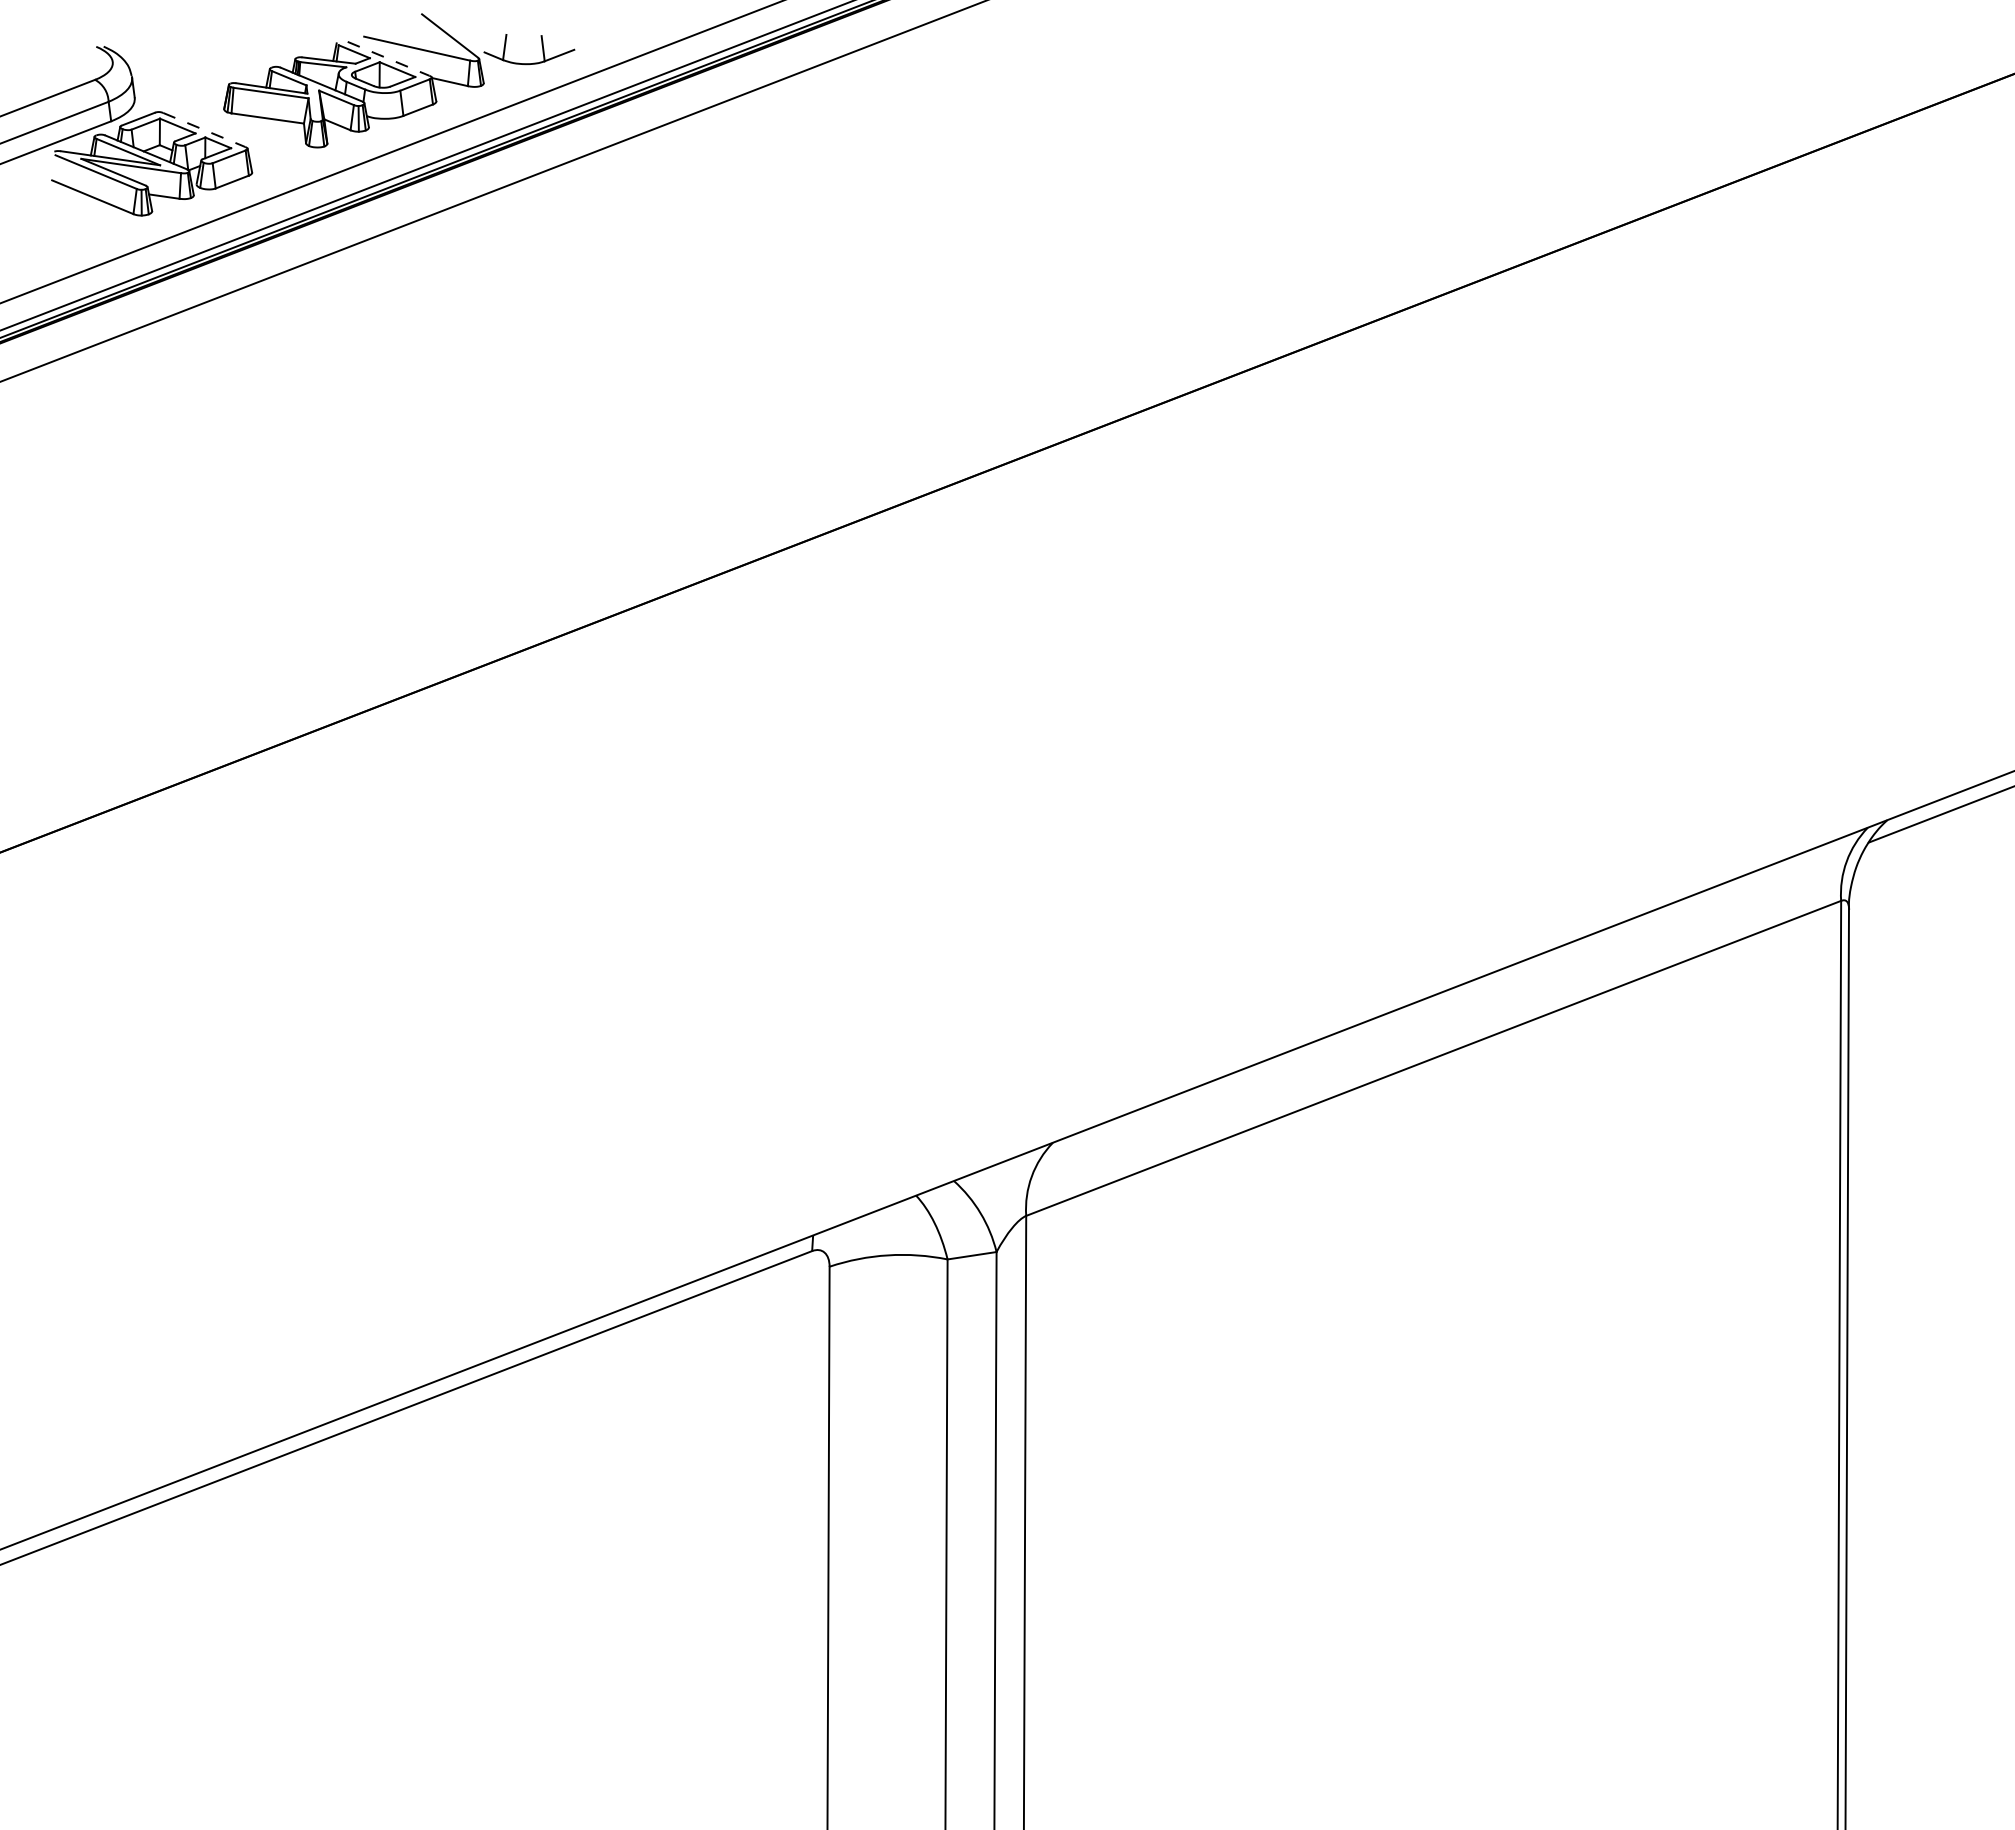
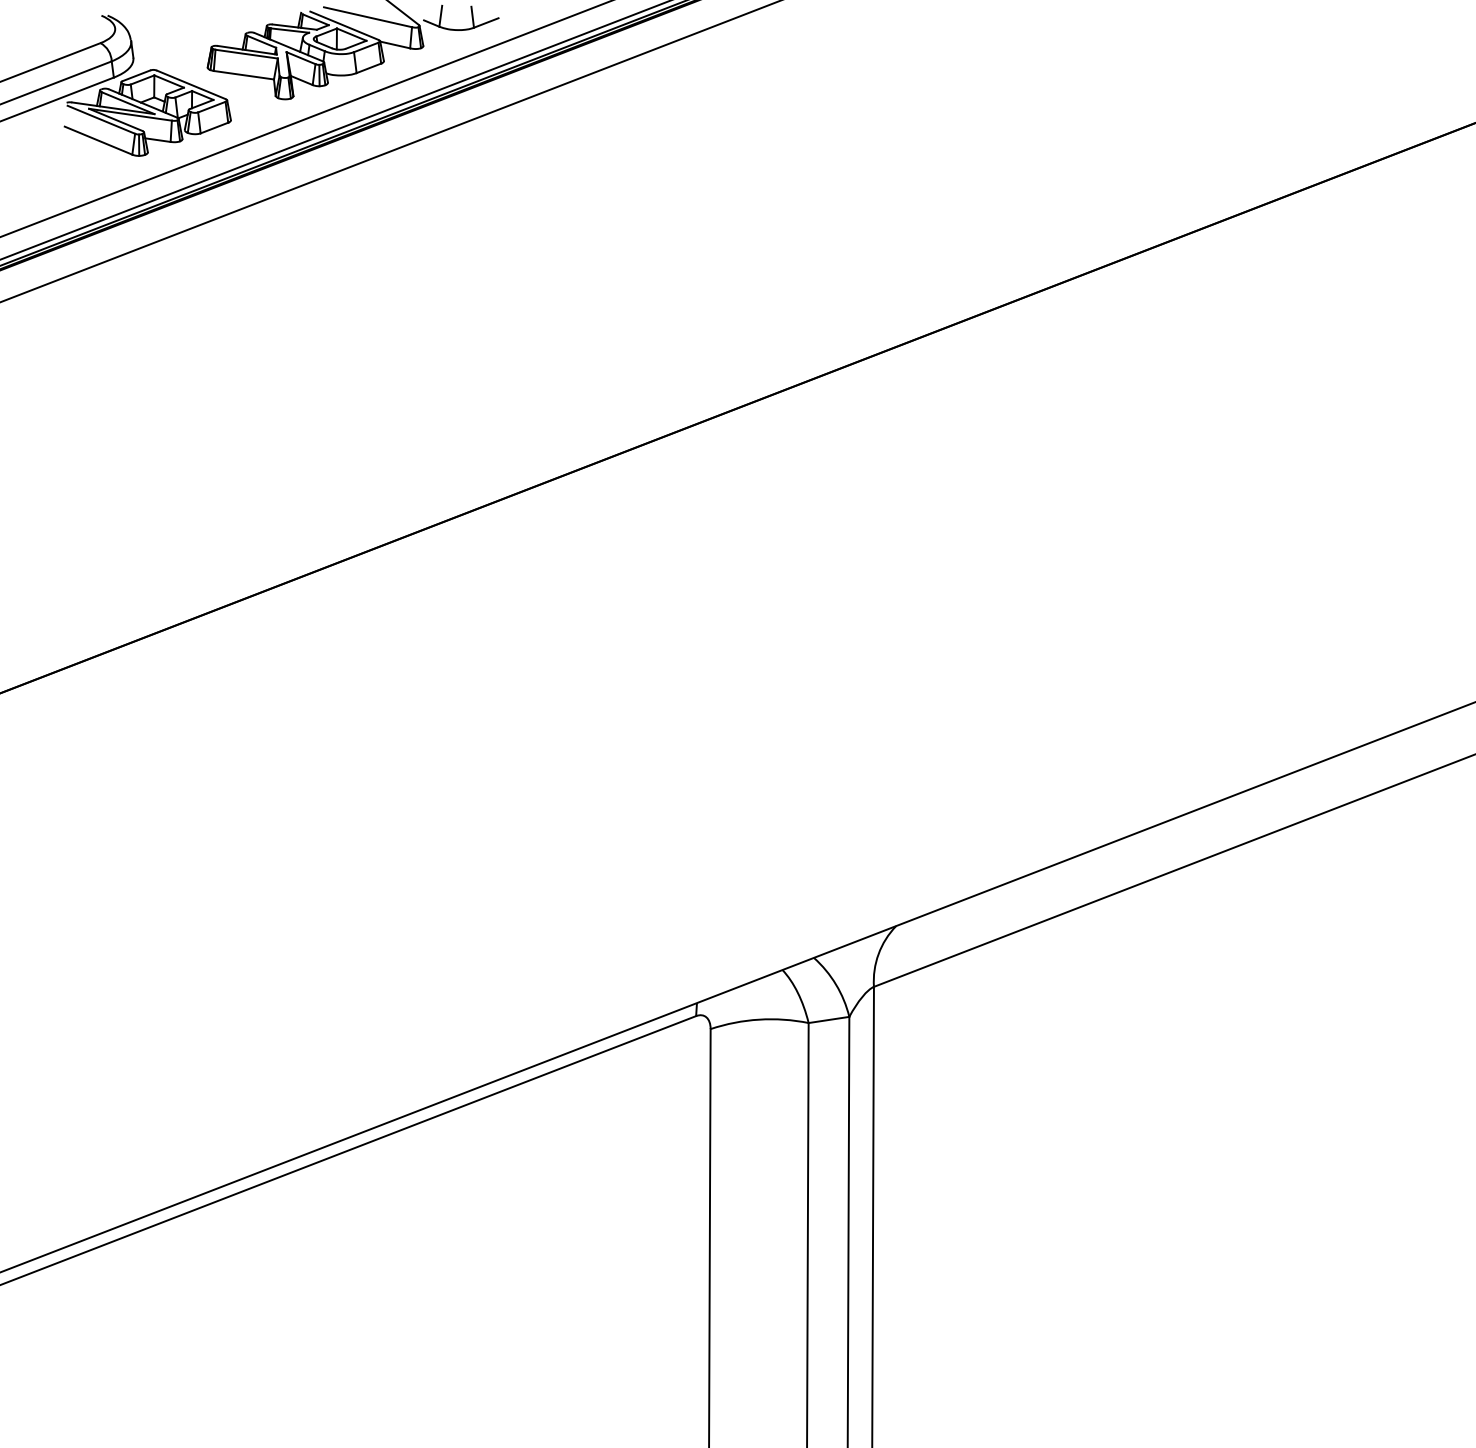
line: (389, 59) -> (345, 26), dashed -> solid
line: (204, 130) -> (191, 85), dashed -> solid

